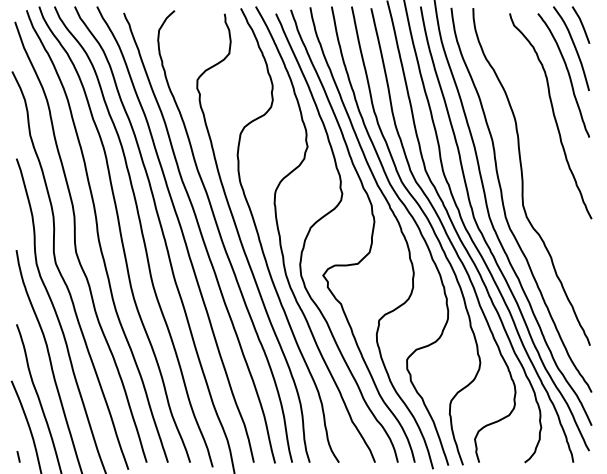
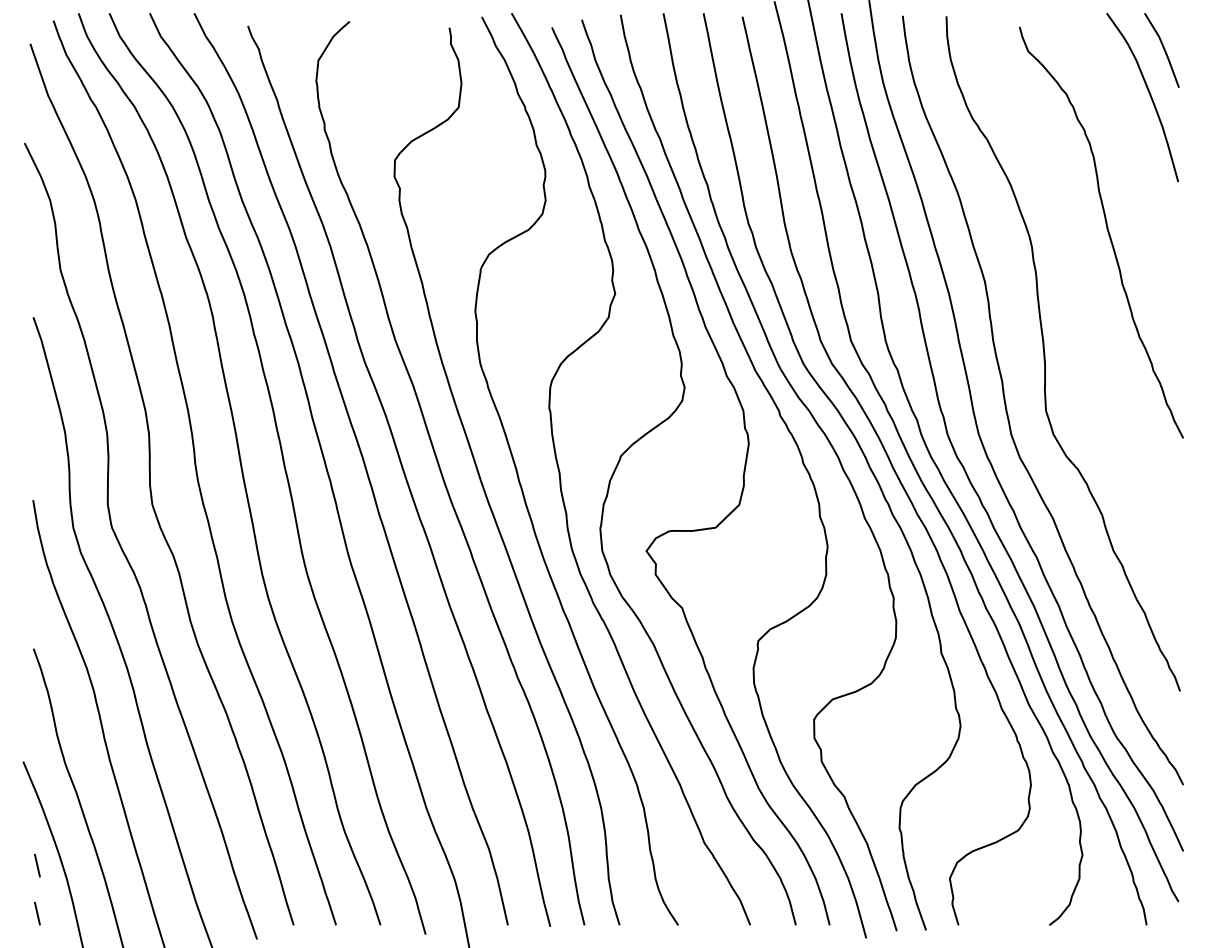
curve: (567, 73) -> (1134, 147), removed
line: (18, 432) -> (37, 864), added

